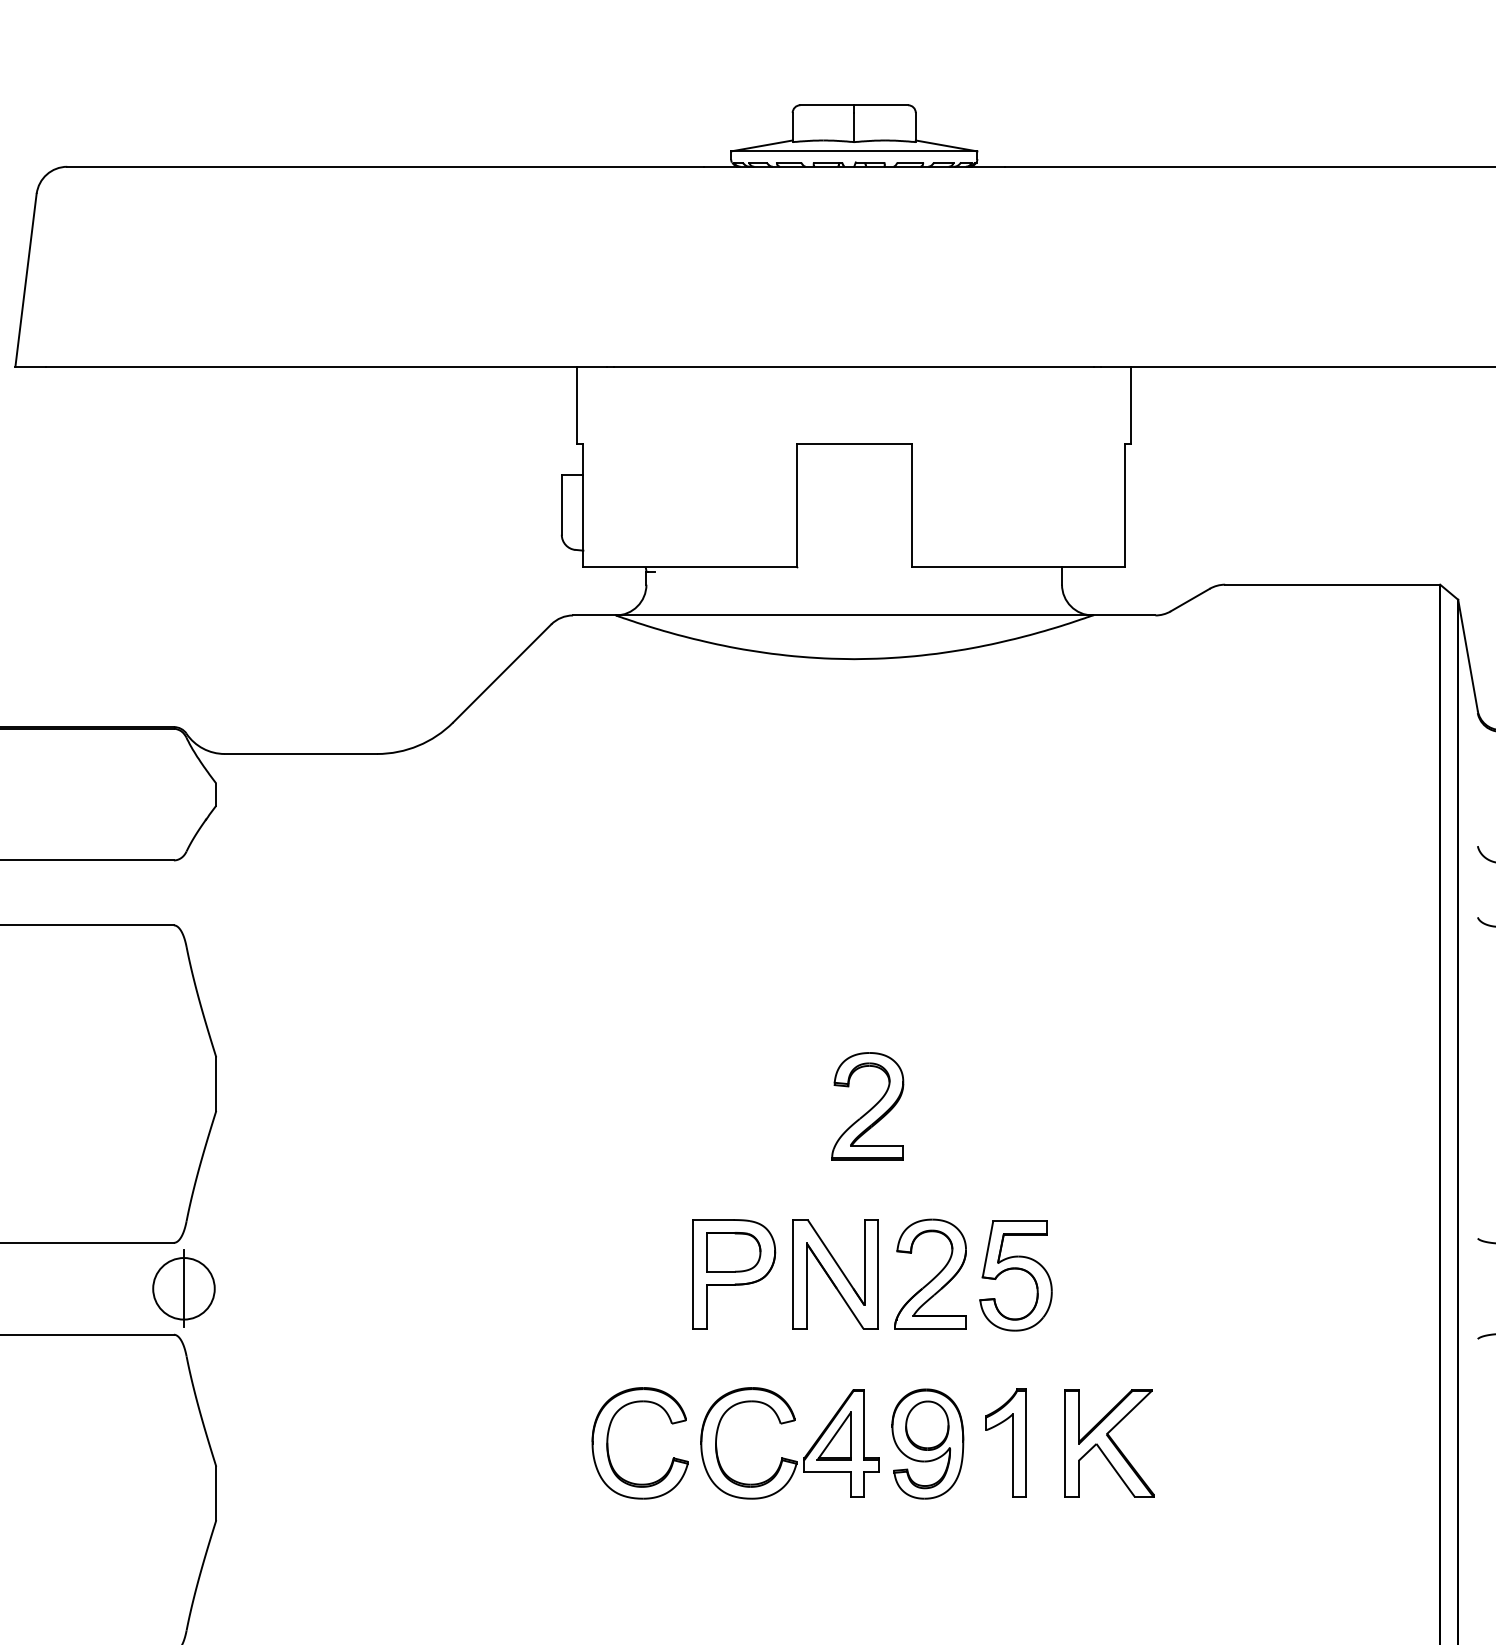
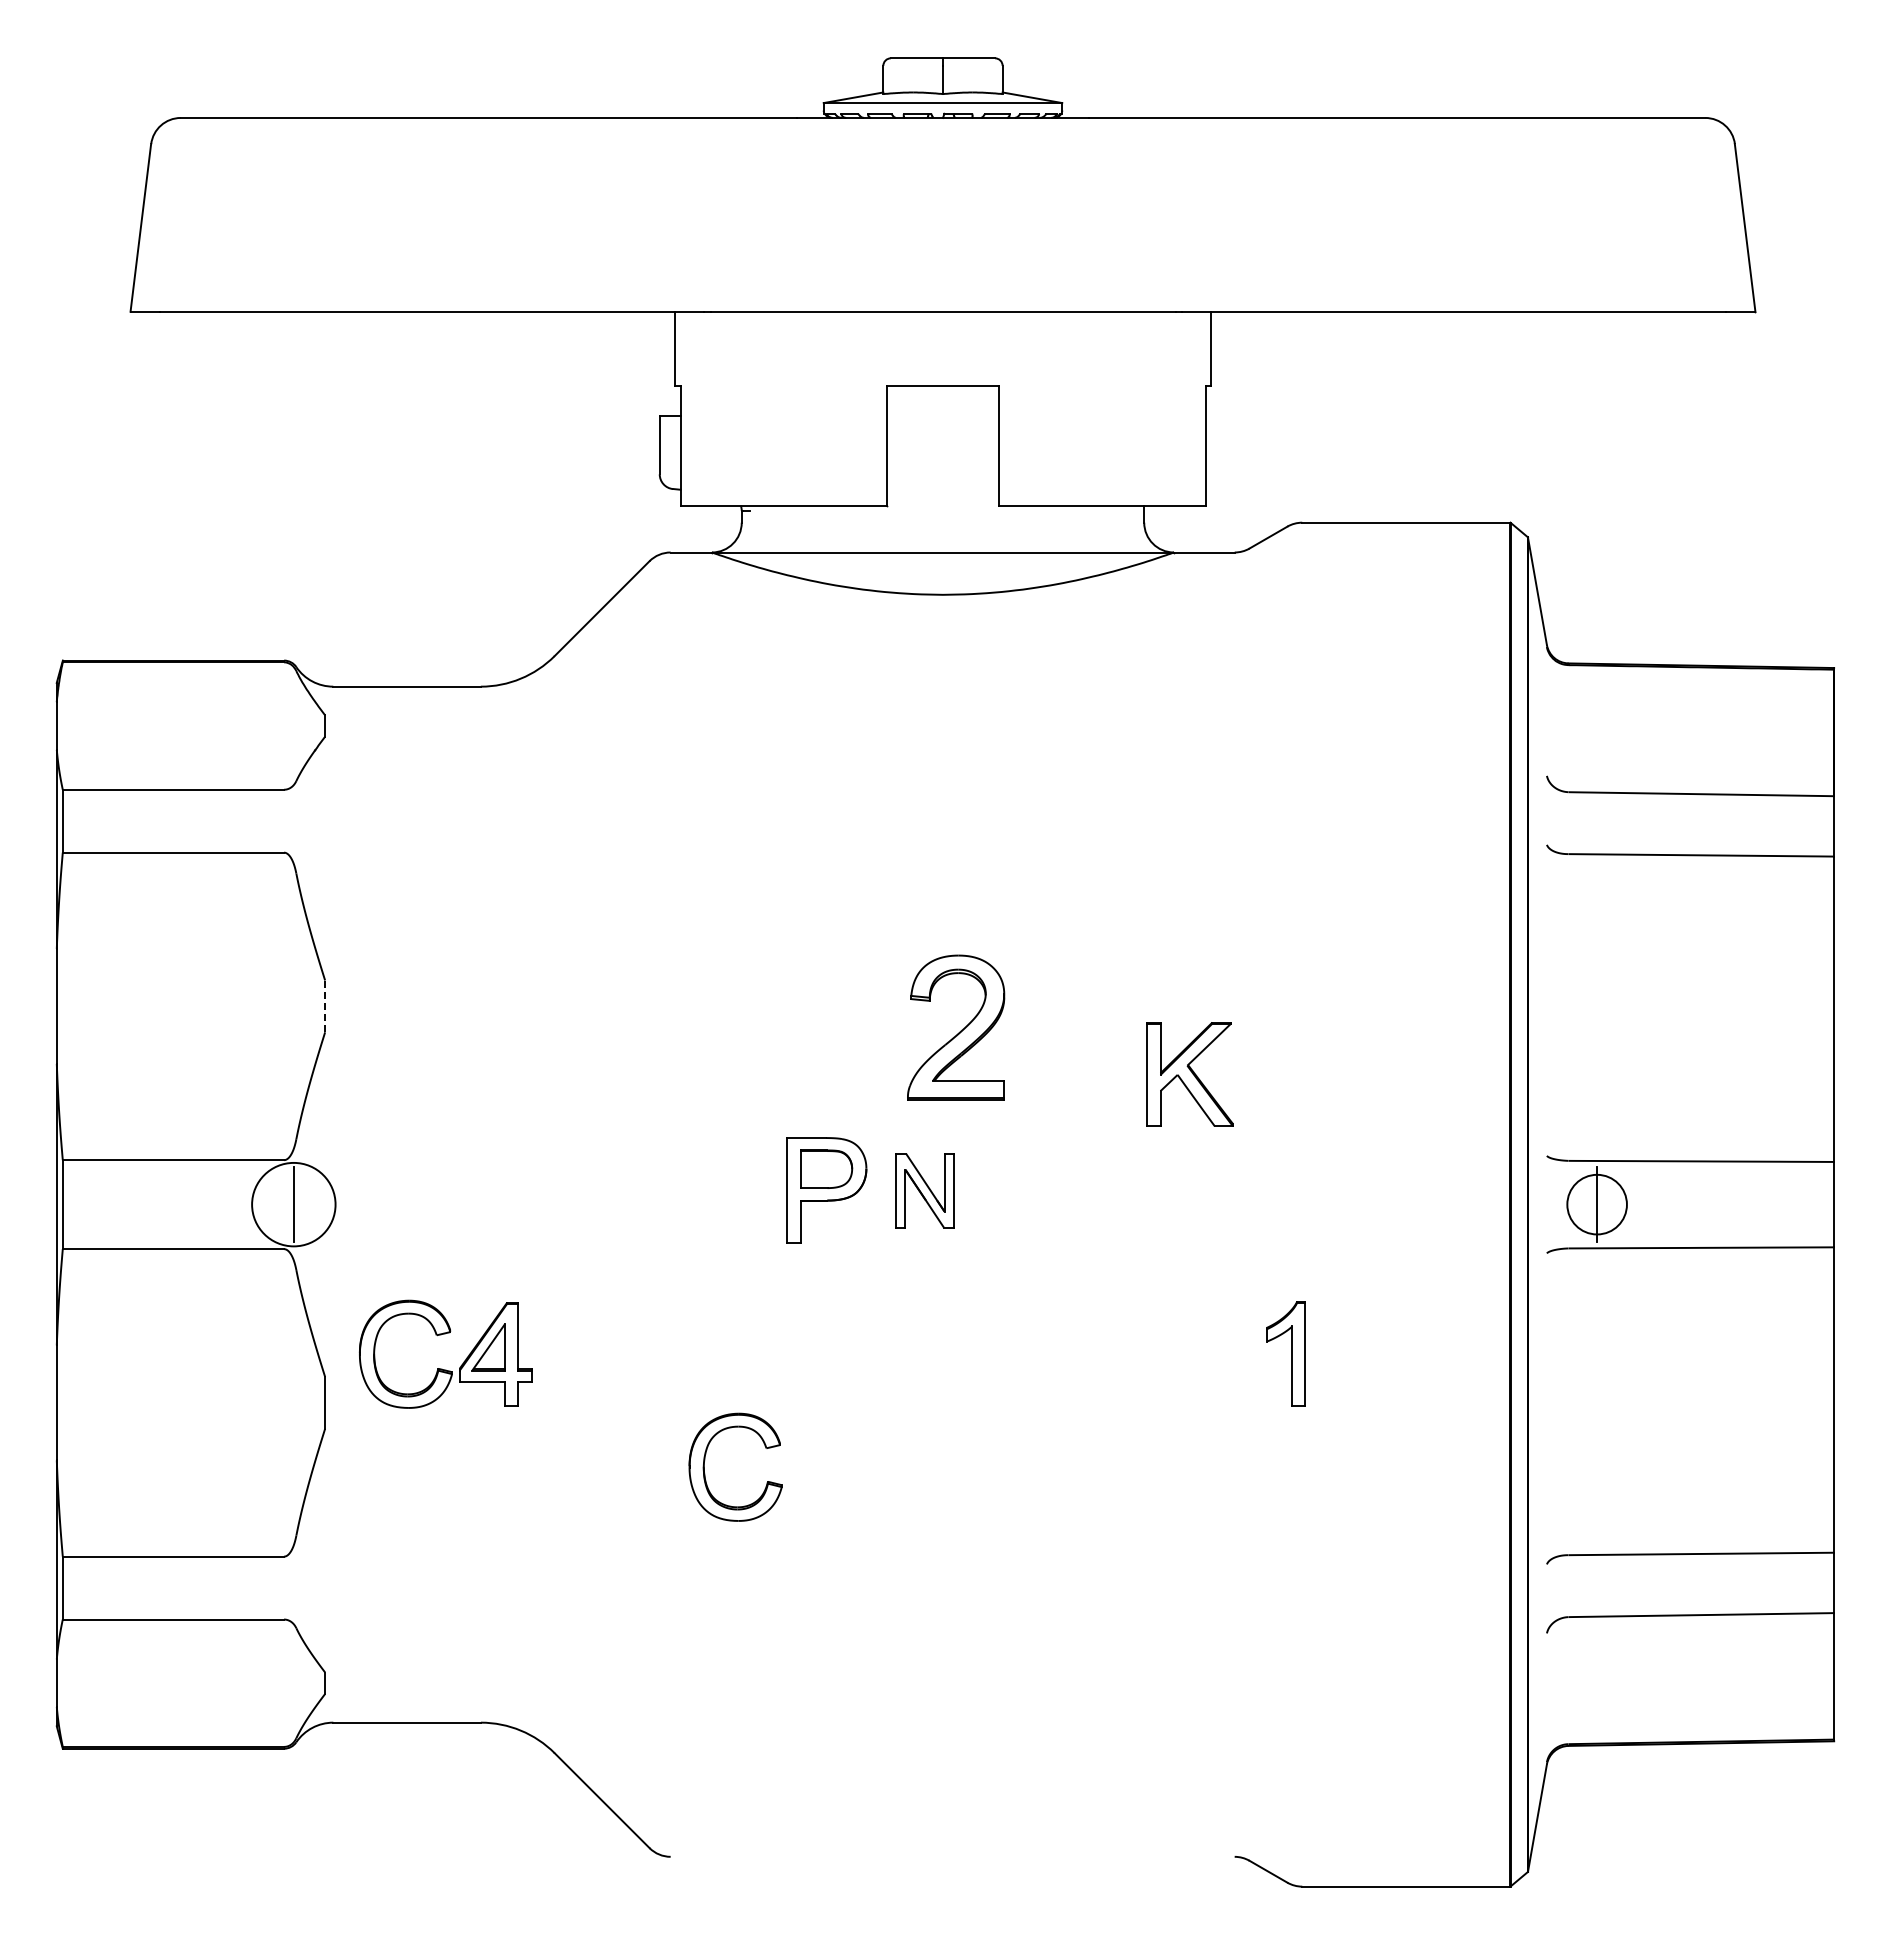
line: (216, 1084) -> (325, 1006), solid -> dashed
part: (867, 1105) -> (955, 1027), size x1.4
part: (1017, 1270) -> (1101, 1186), removed
part: (930, 1273) -> (1016, 1189), removed
part: (835, 1274) -> (924, 1190), size x0.7
circle: (183, 1288) -> (293, 1204), size x1.4
part: (609, 1436) -> (705, 1460), moved
part: (1005, 1442) -> (1285, 1353), moved
part: (928, 1443) -> (1014, 1354), removed
part: (1108, 1443) -> (1189, 1074), moved
part: (786, 1457) -> (442, 1368), moved

